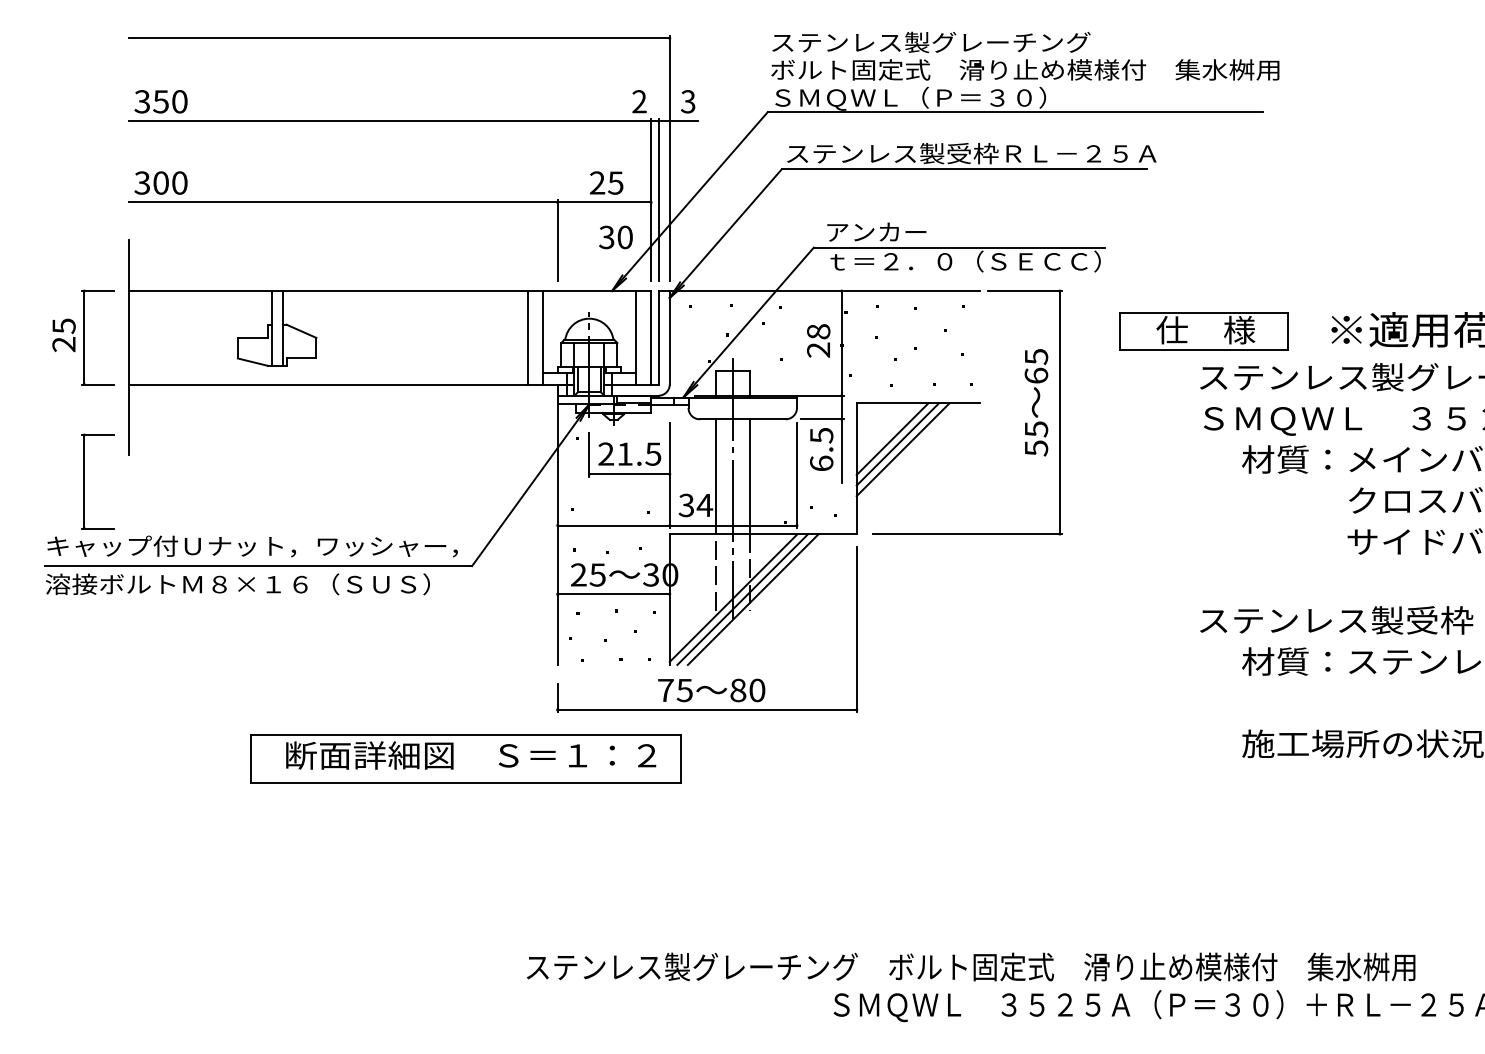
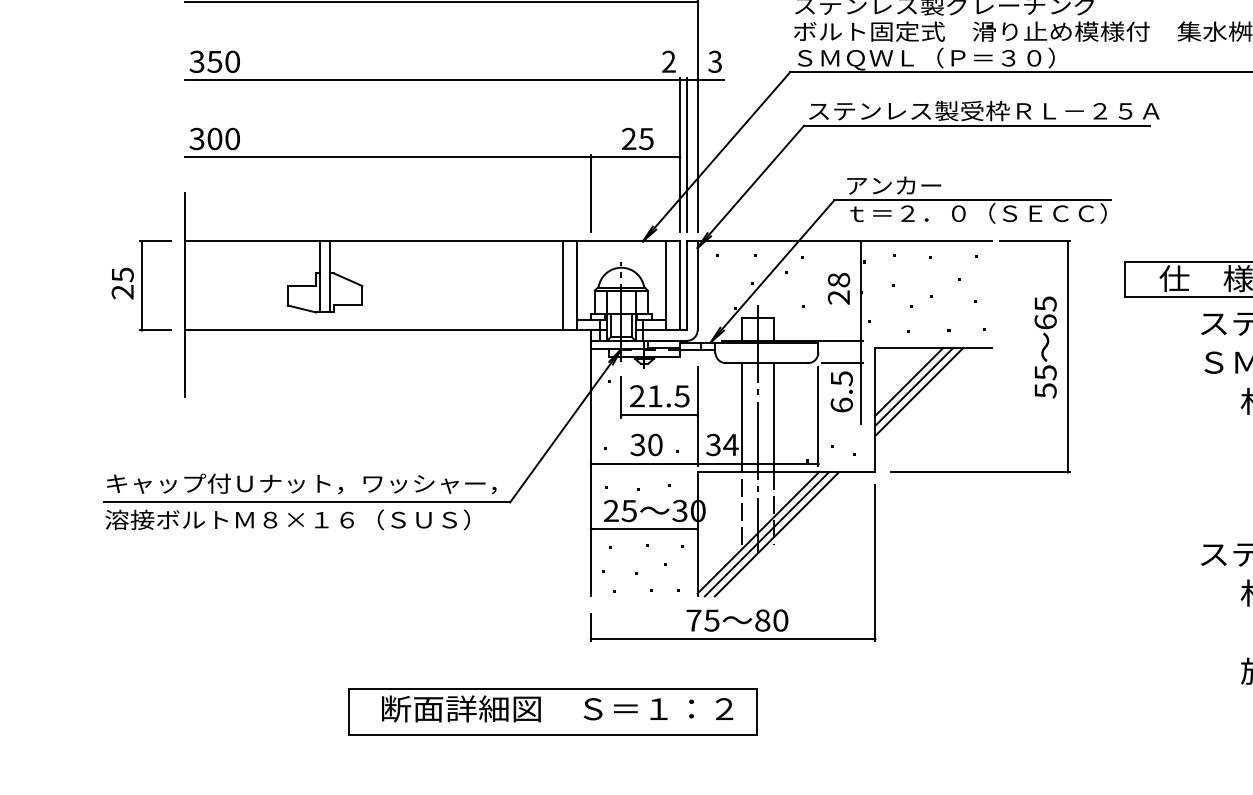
text: (615, 237) -> (646, 445), moved
part: (84, 481) -> (142, 422), removed
part: (465, 758) -> (552, 711), moved

